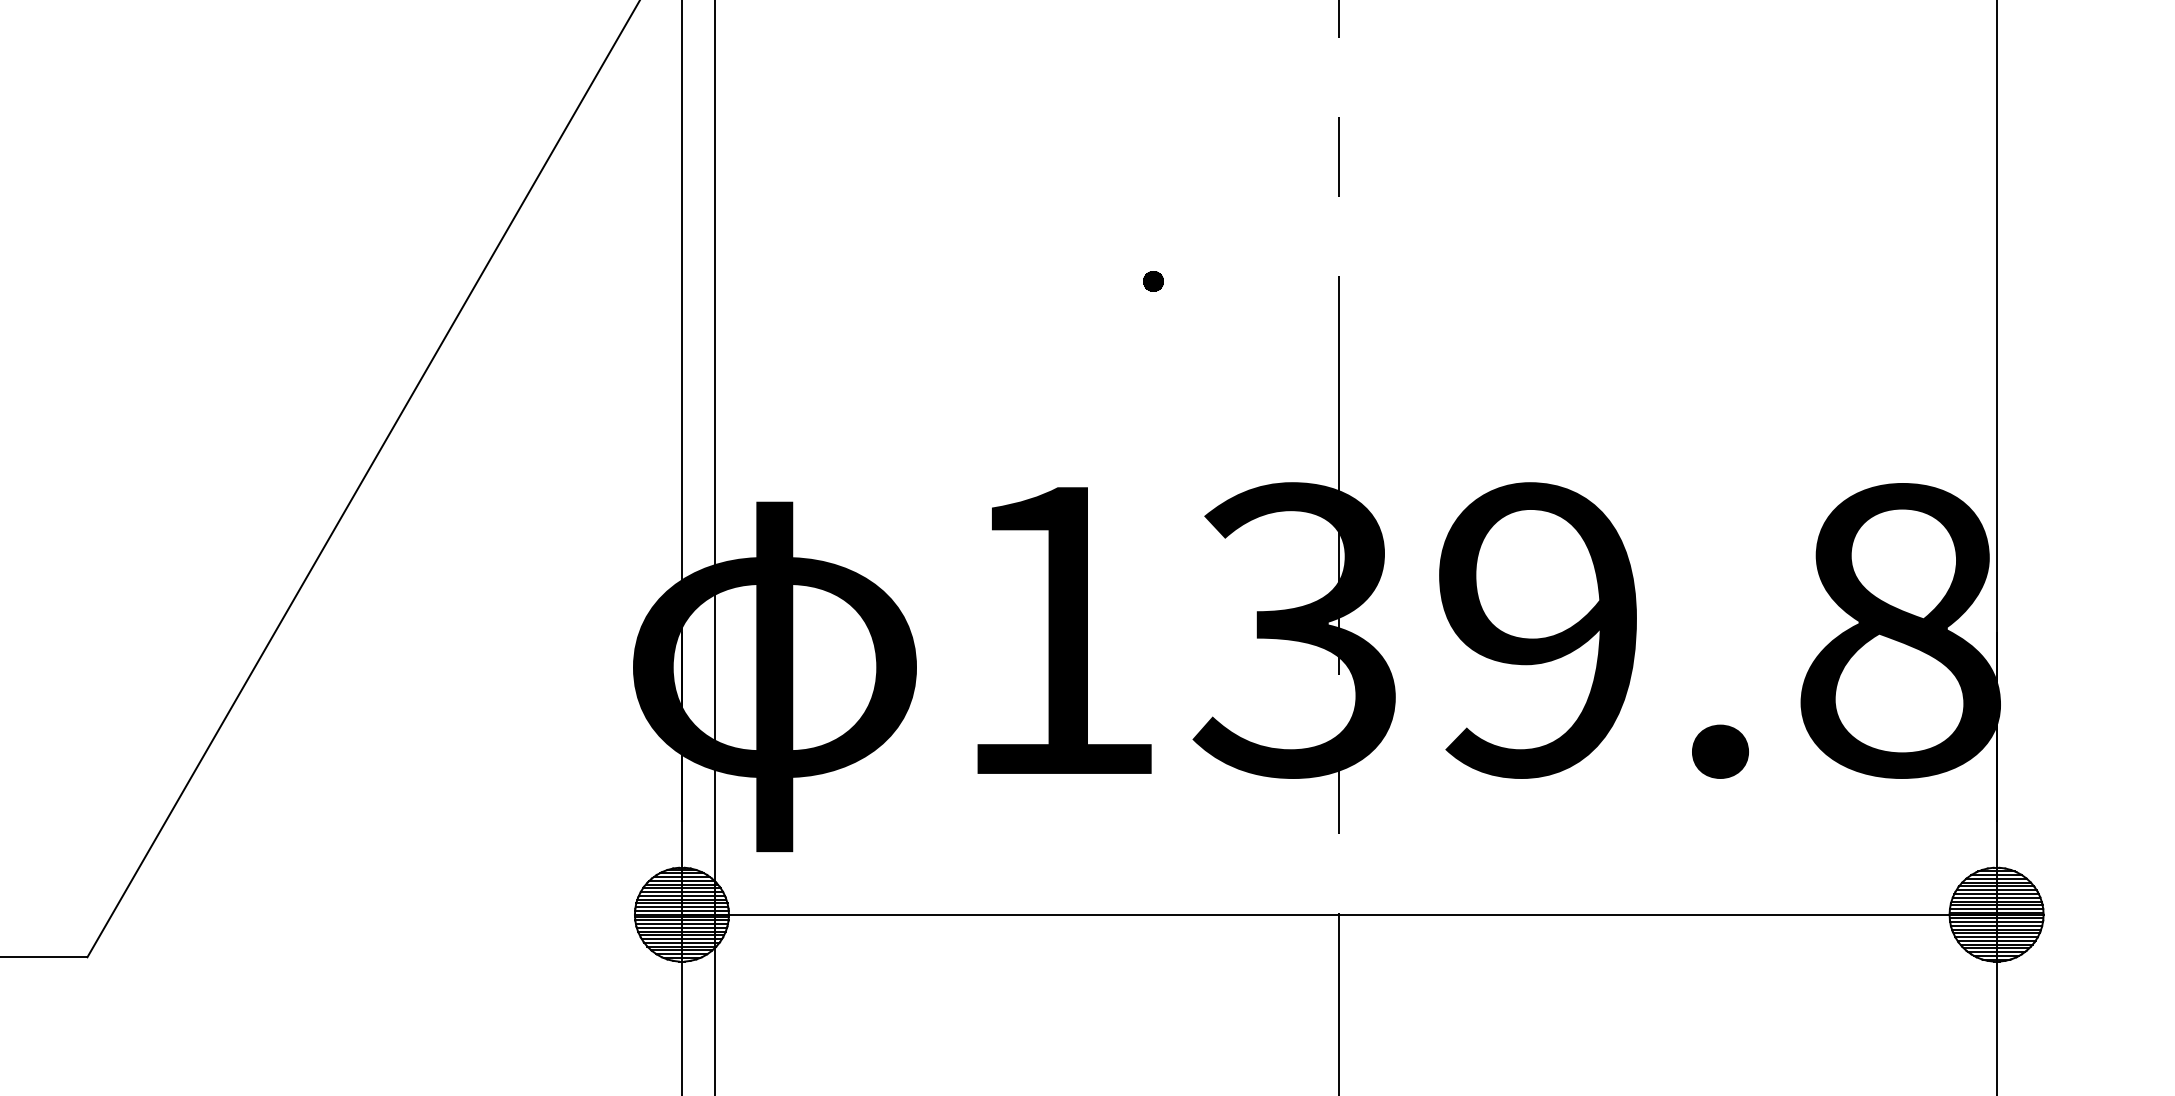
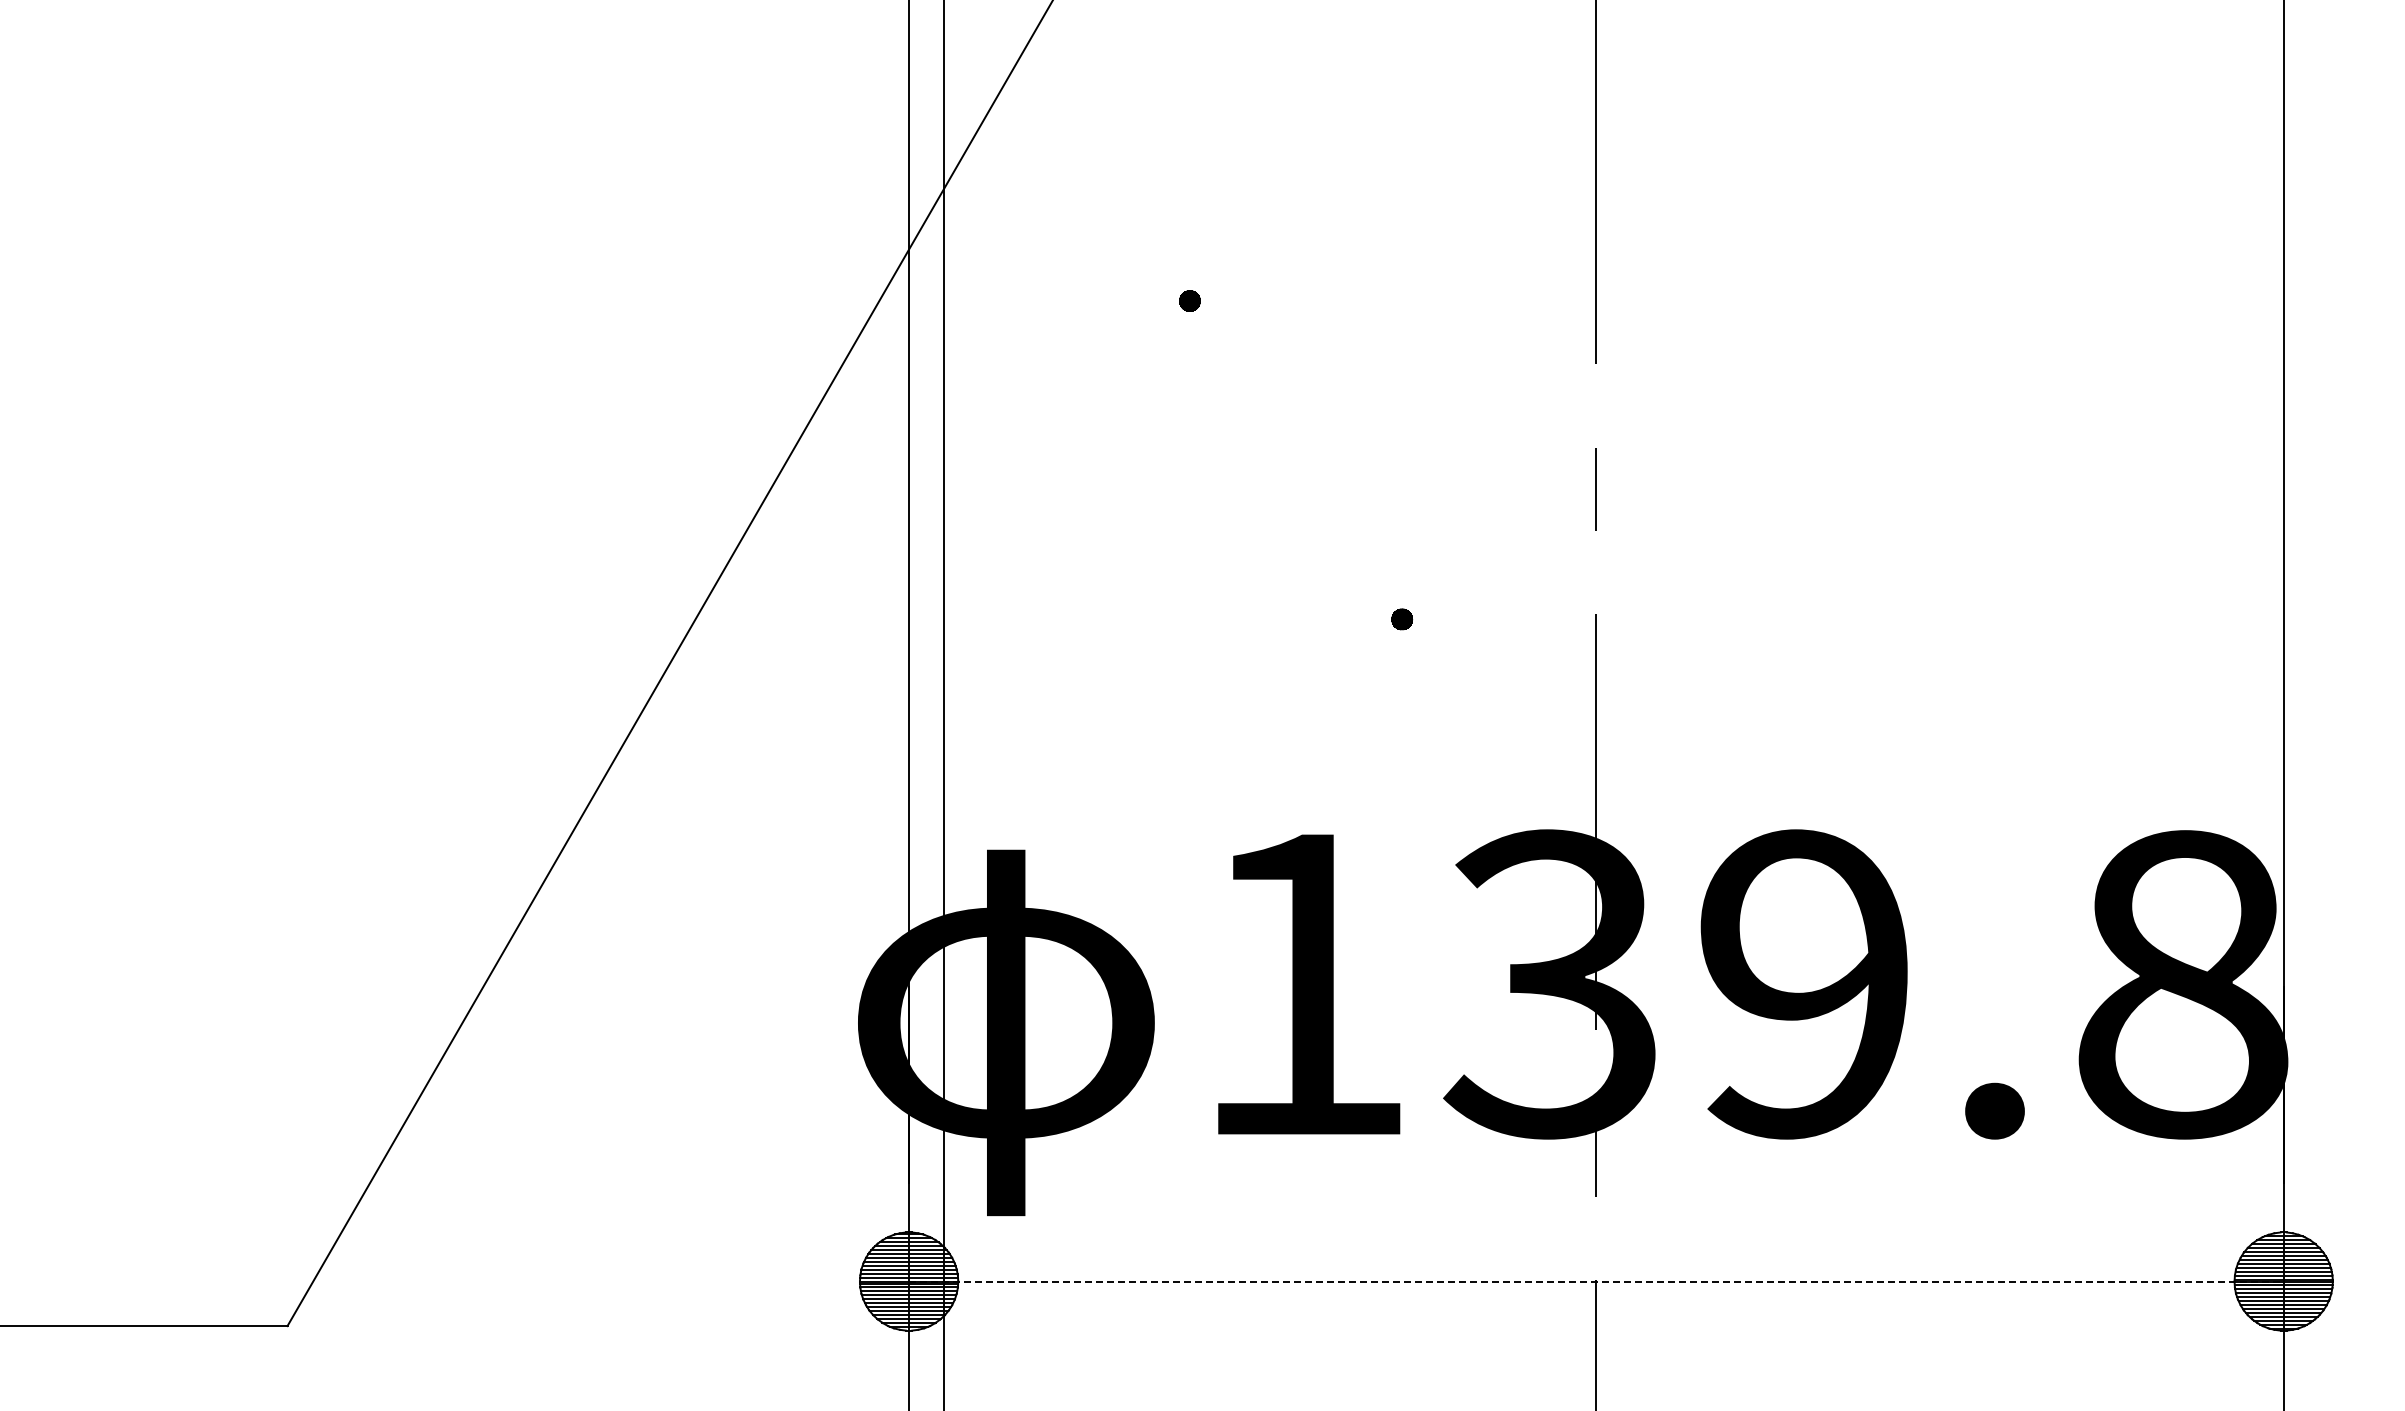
line: (1339, 914) -> (1596, 1281), solid -> dashed

